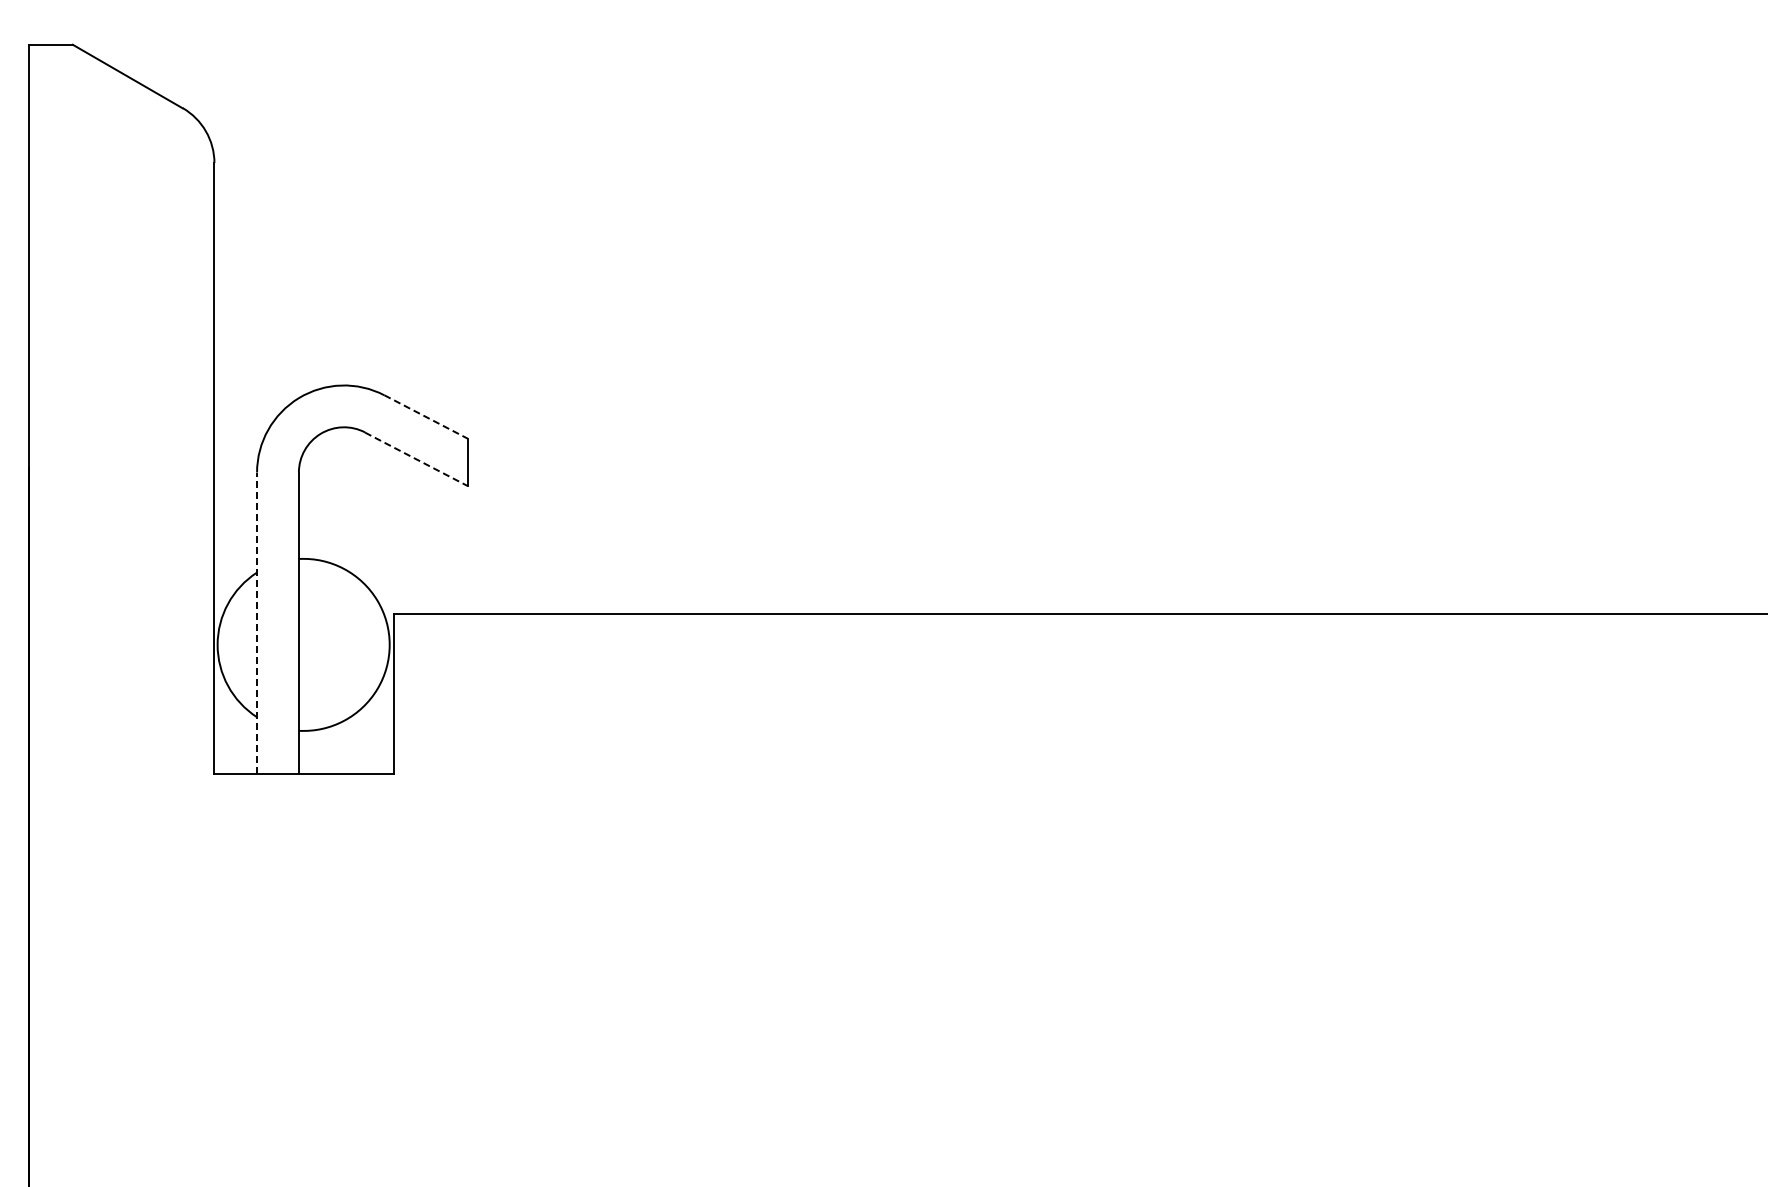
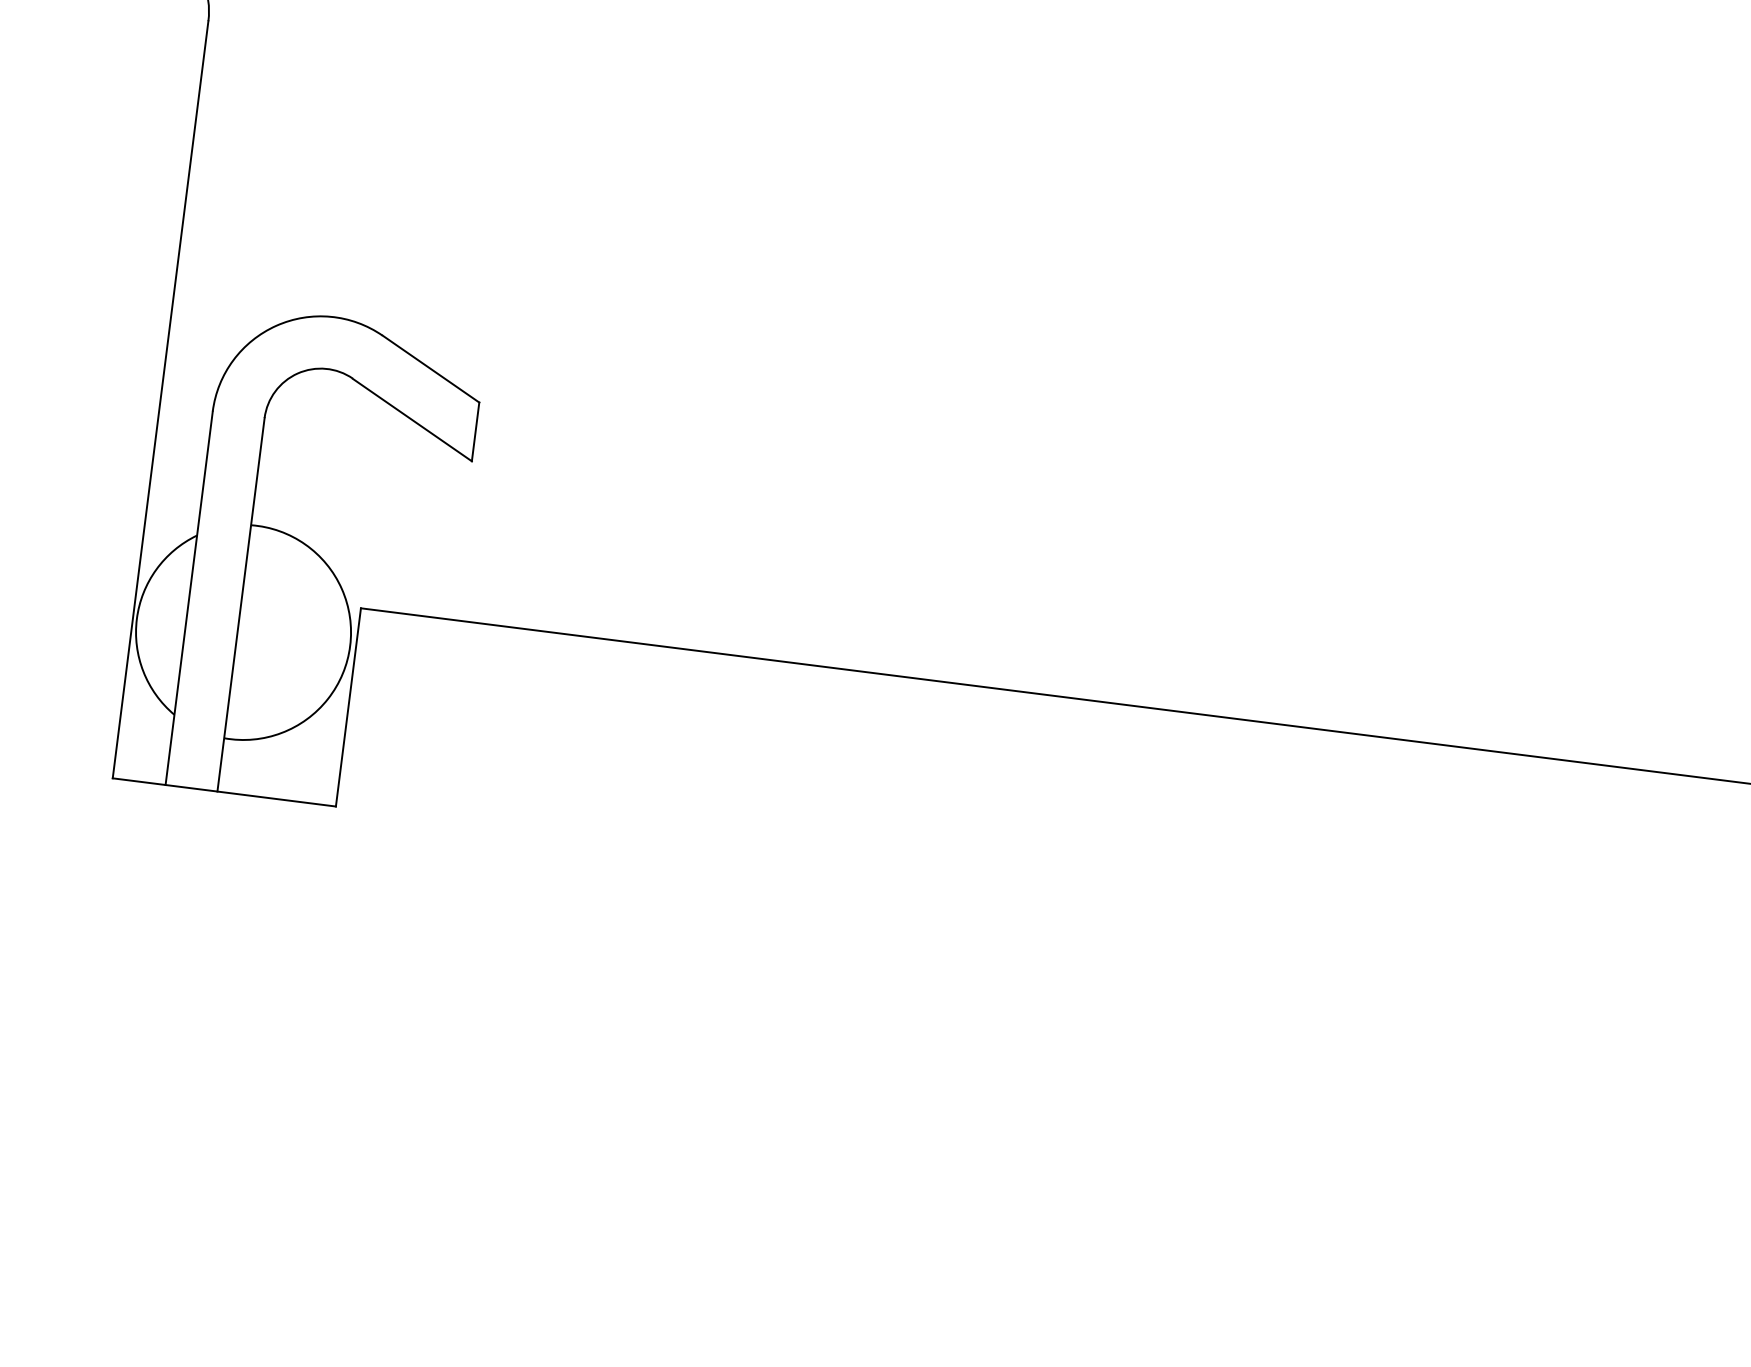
line: (426, 417) -> (431, 369), dashed -> solid
line: (416, 459) -> (412, 420), dashed -> solid
line: (257, 623) -> (189, 598), dashed -> solid

